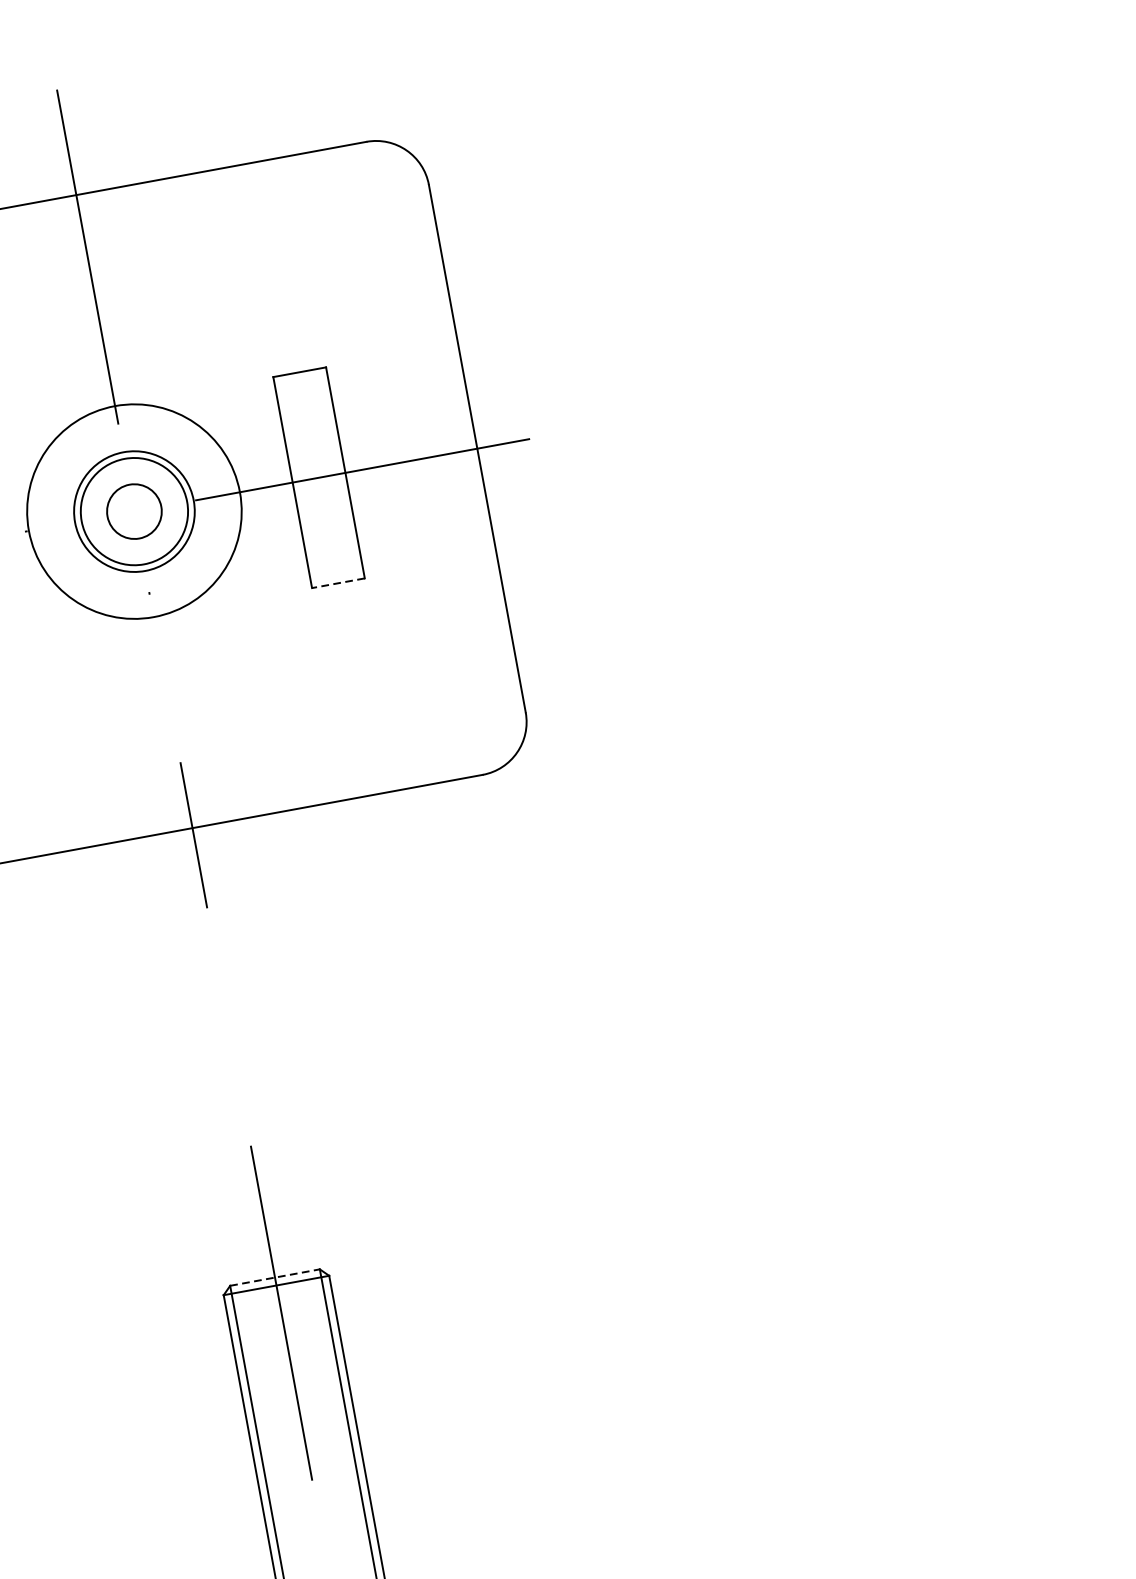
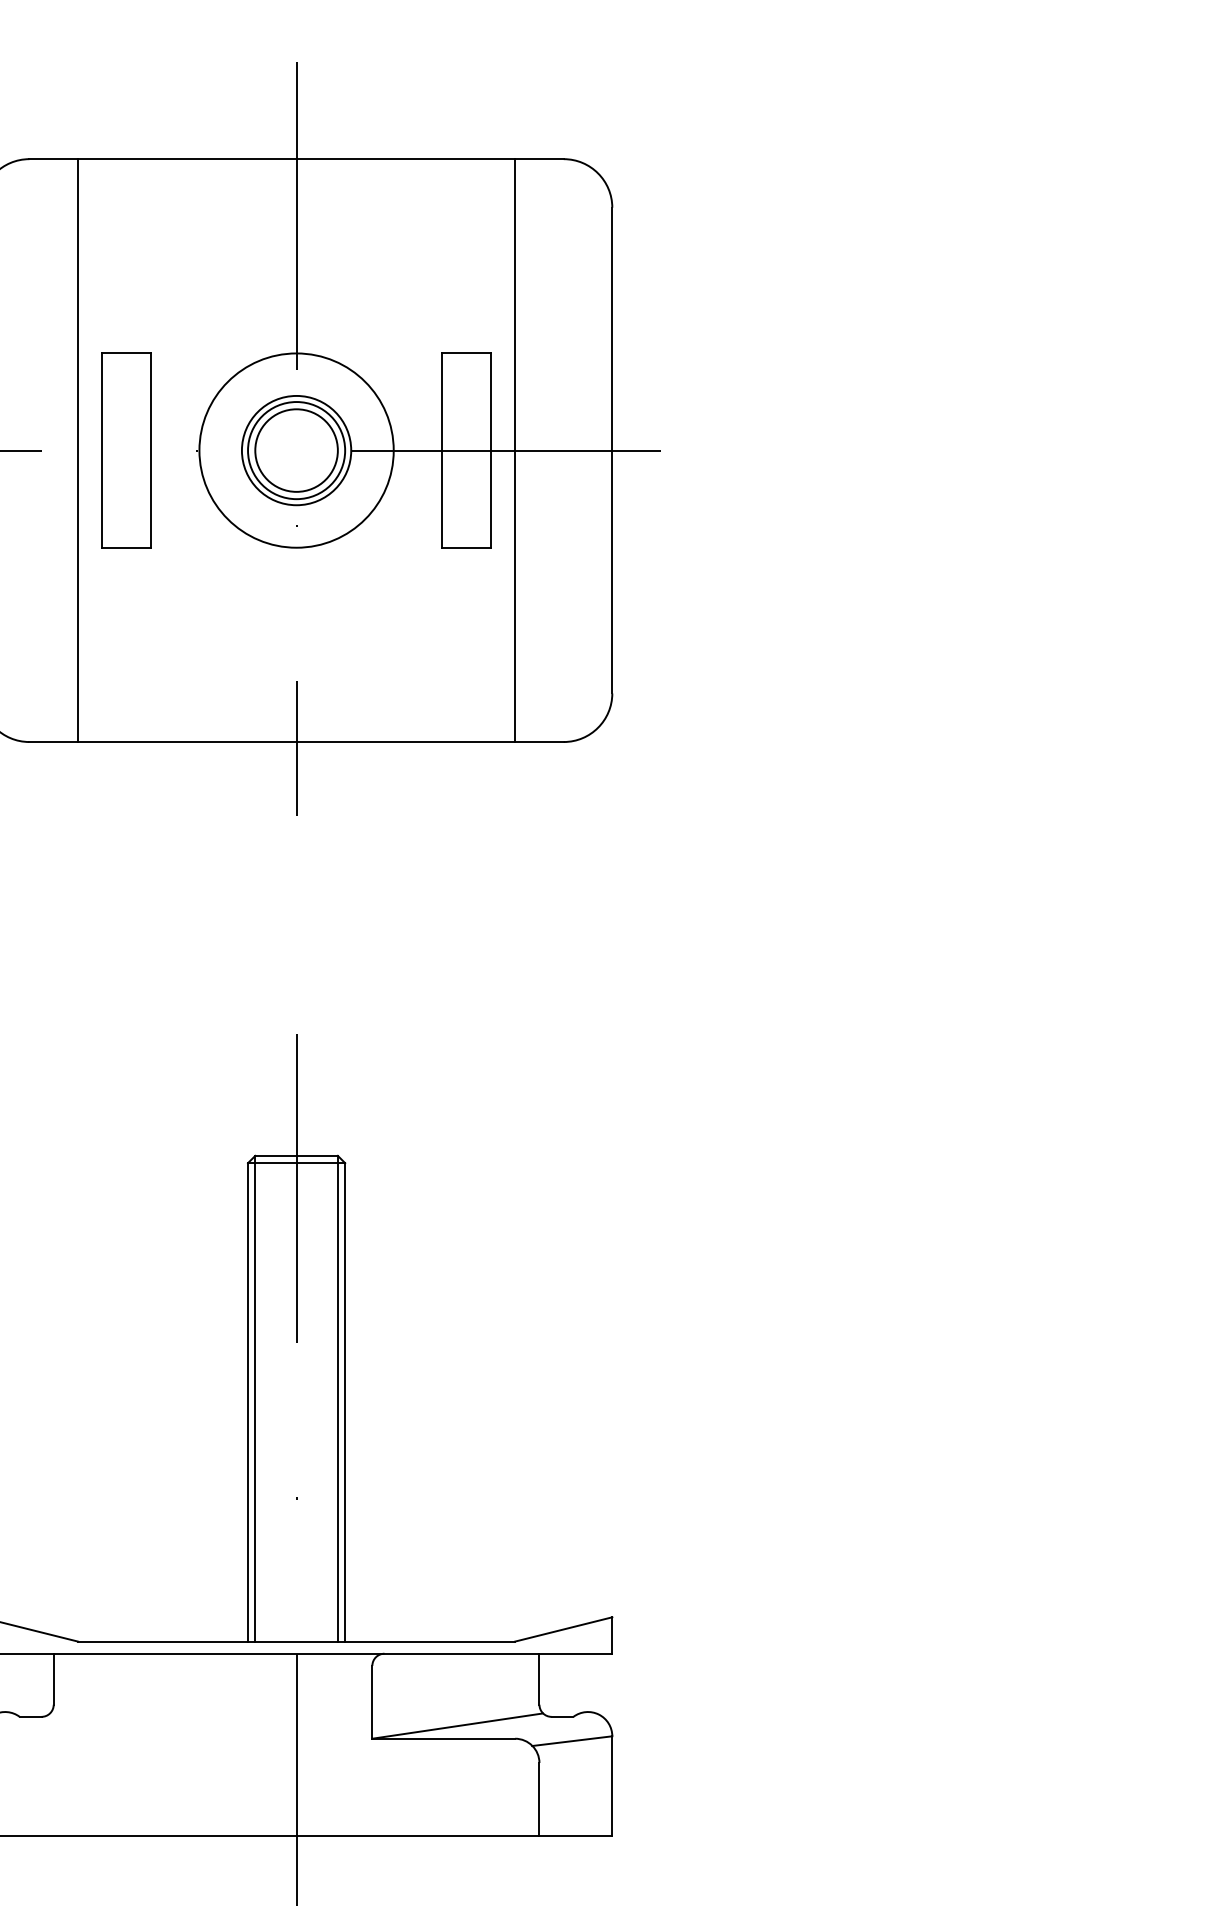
line: (372, 467) -> (515, 450), added
circle: (134, 511) -> (296, 450), size x1.67
line: (338, 583) -> (466, 547), dashed -> solid
line: (275, 1277) -> (297, 1155), dashed -> solid

